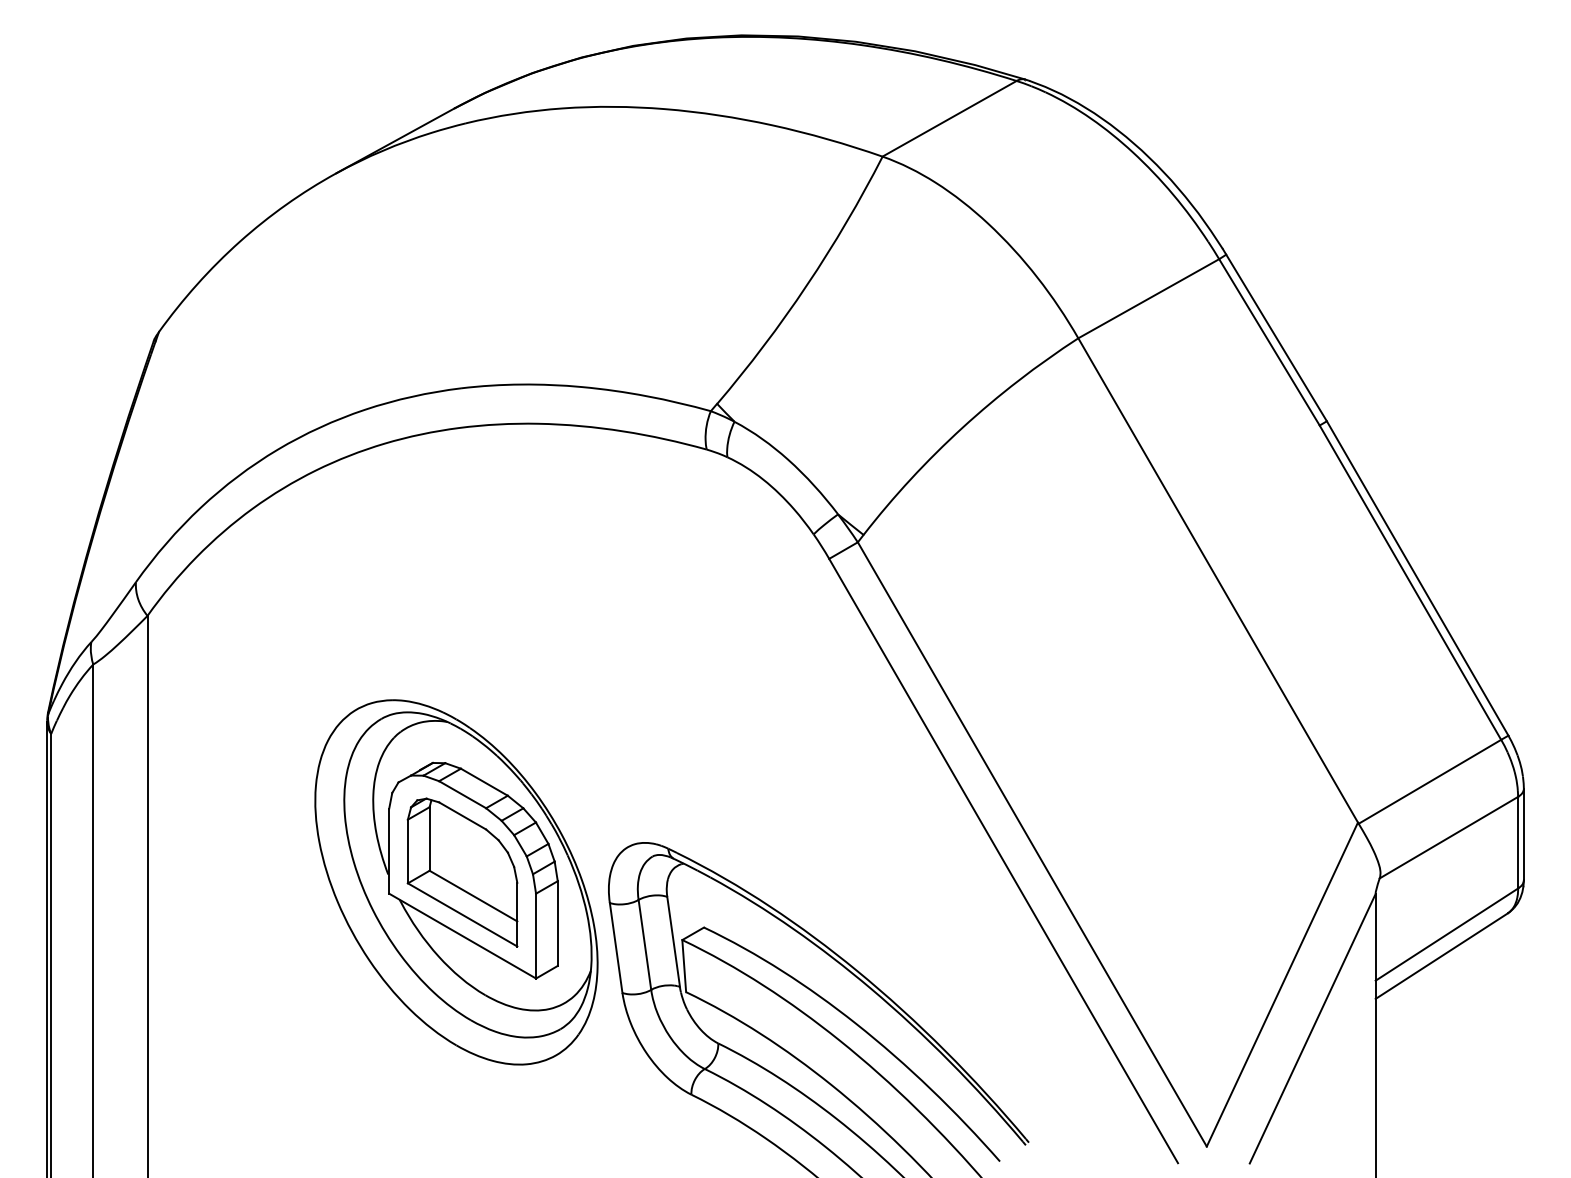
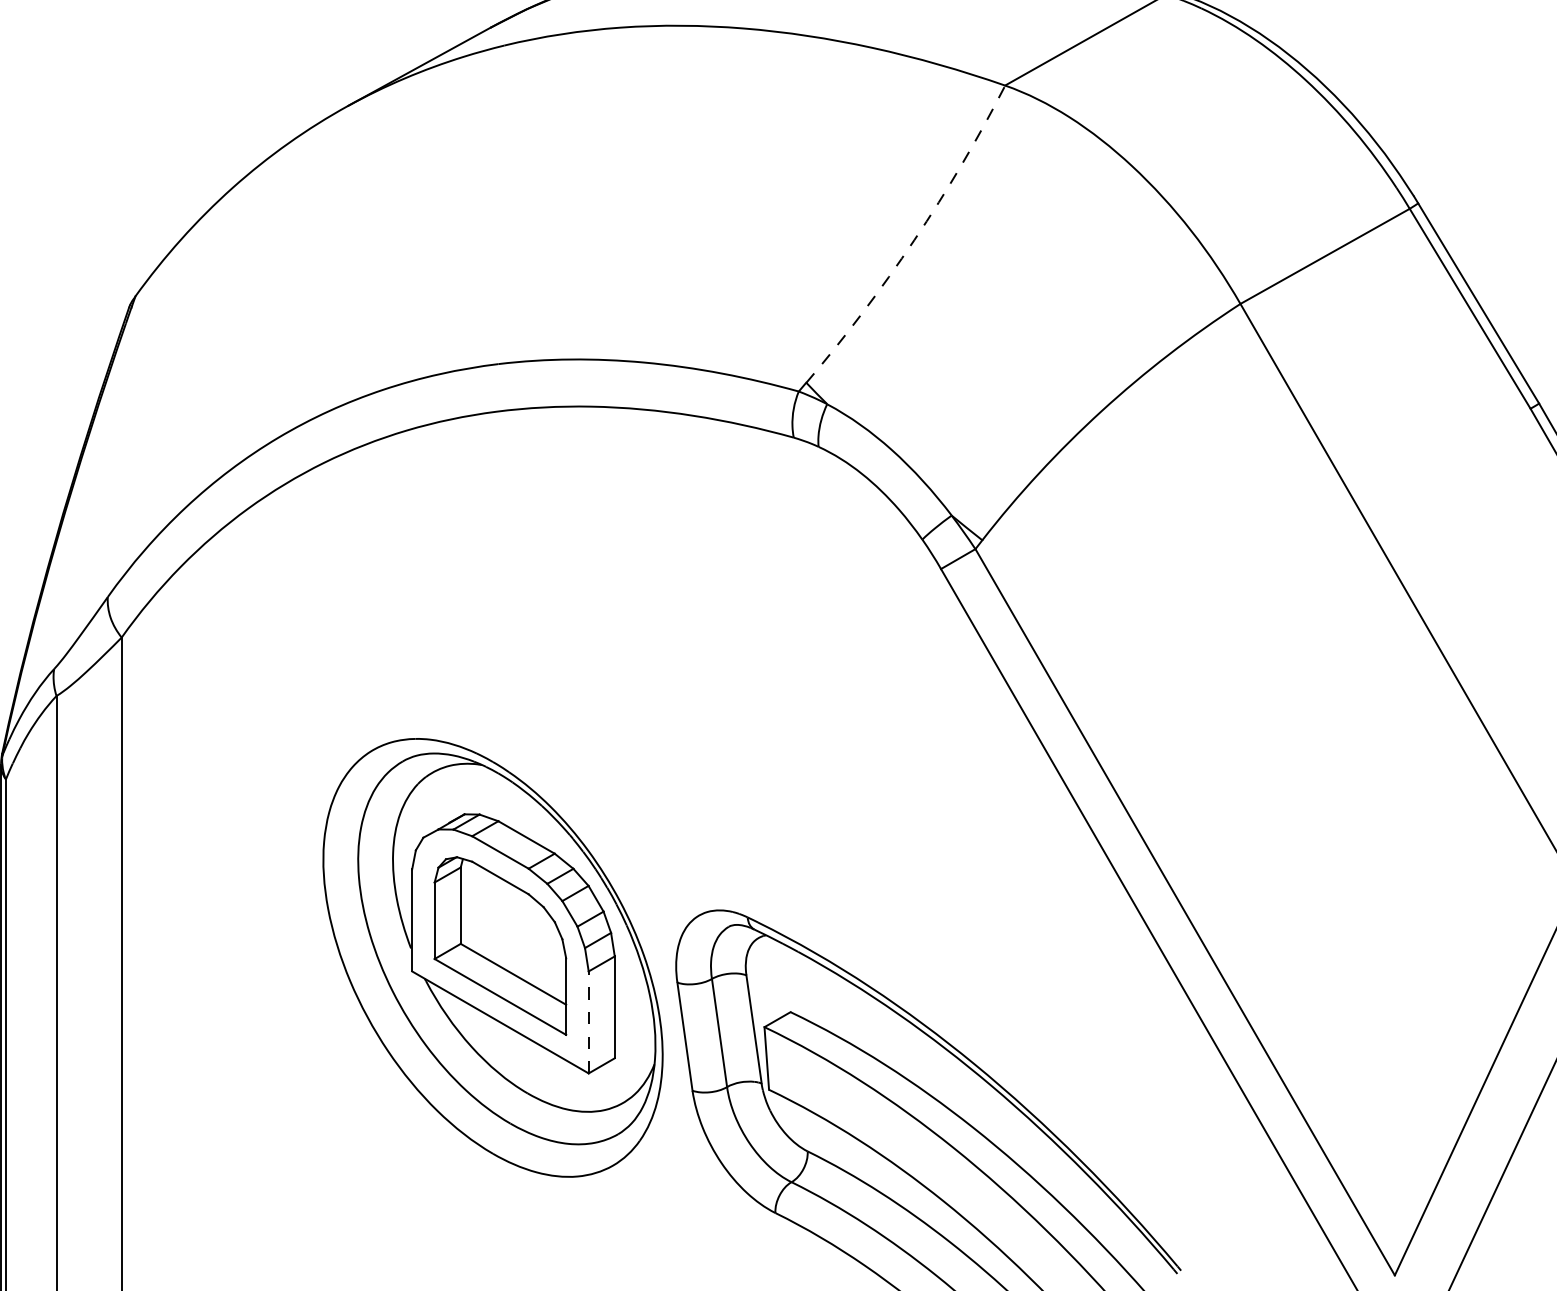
arc: (807, 285) -> (914, 240), solid -> dashed
line: (536, 935) -> (589, 1021), solid -> dashed

